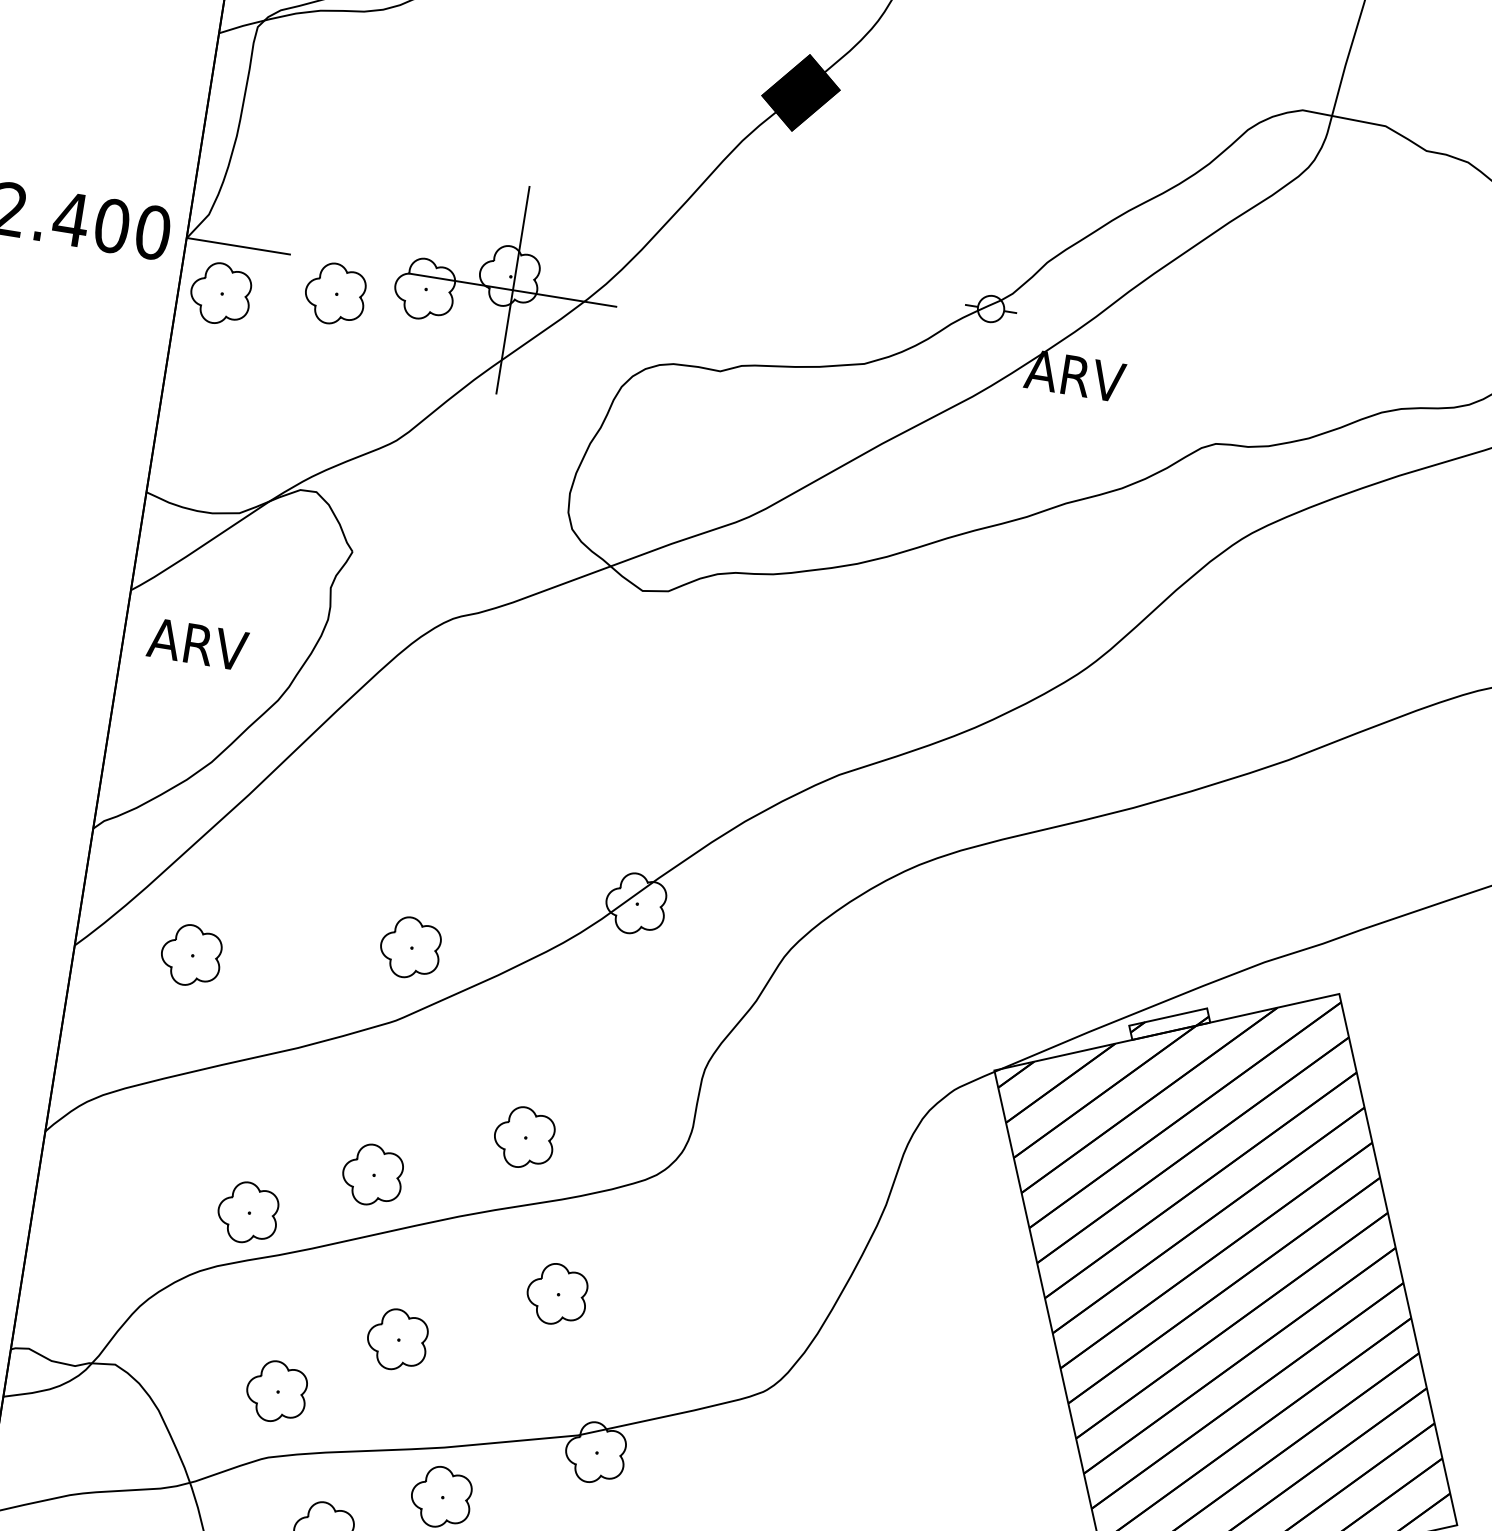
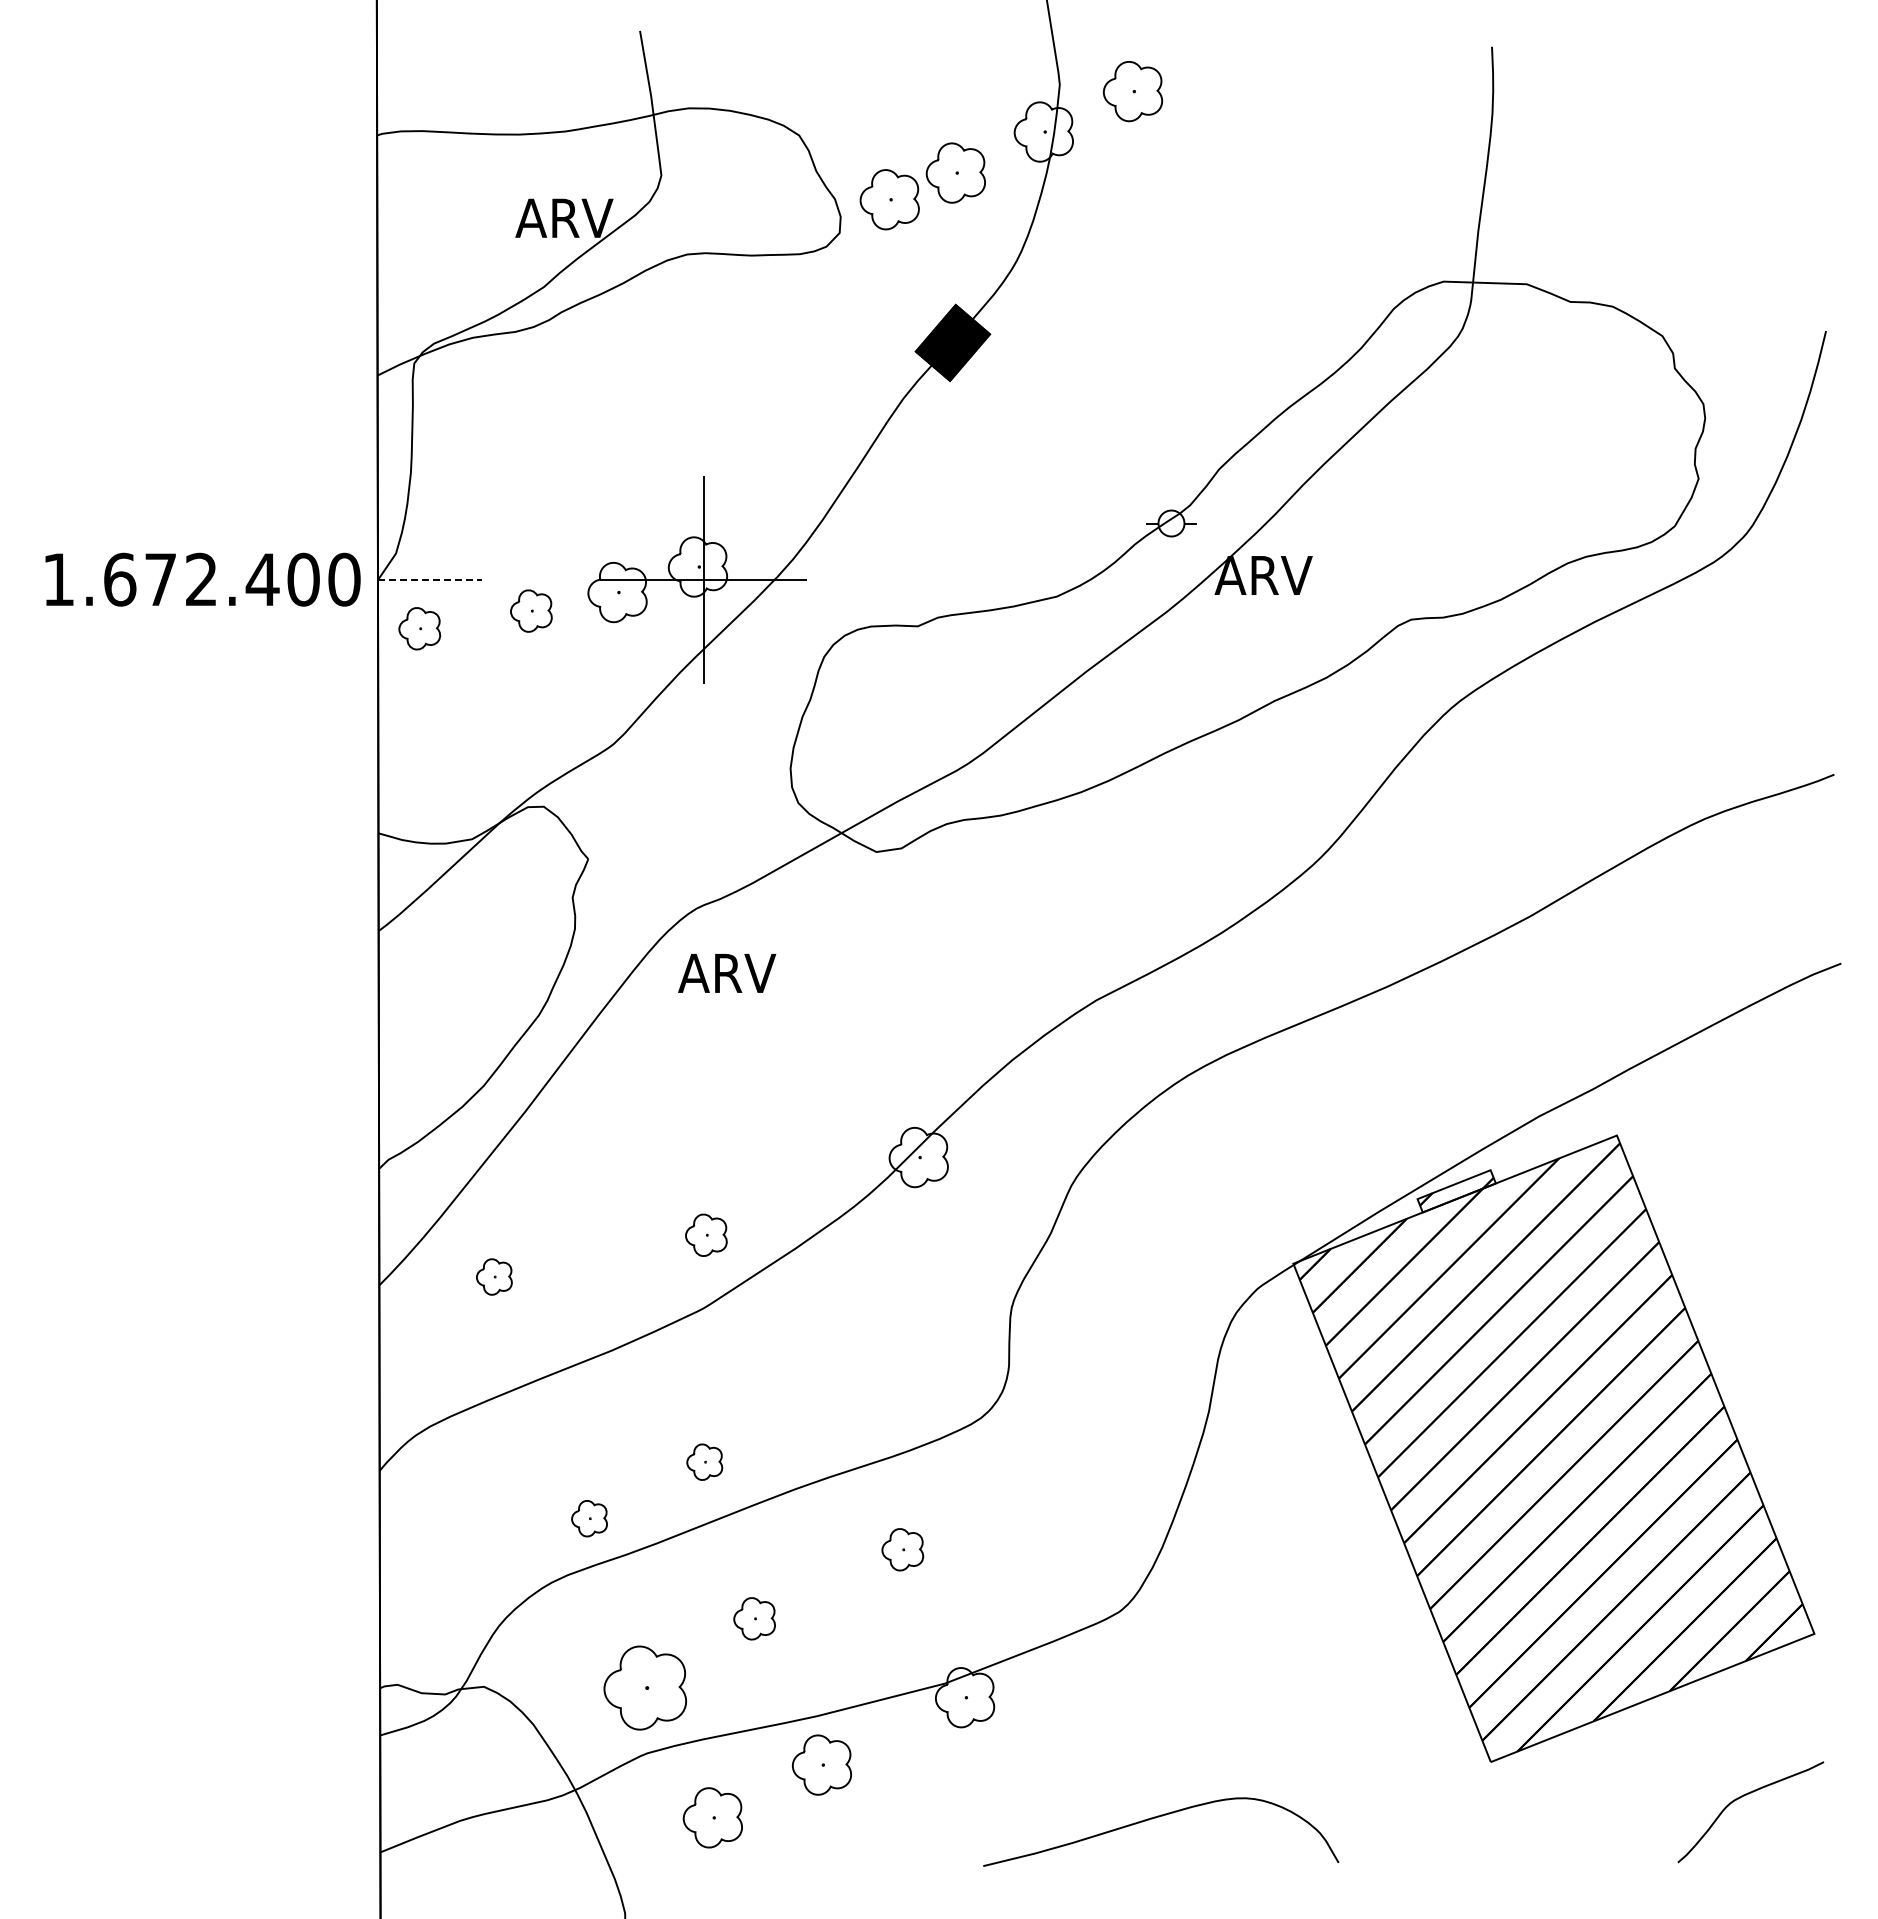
line: (238, 246) -> (429, 579), solid -> dashed
part: (220, 293) -> (419, 628), size x0.7
part: (335, 293) -> (531, 610), size x0.7
text: (198, 644) -> (727, 973), moved
part: (410, 947) -> (706, 1234), size x0.7
part: (191, 955) -> (494, 1276), size x0.6
part: (524, 1136) -> (846, 1401), removed
part: (372, 1174) -> (704, 1461), size x0.6
part: (247, 1212) -> (589, 1518), size x0.6
part: (556, 1294) -> (902, 1549), size x0.7
part: (397, 1339) -> (754, 1618), size x0.7
part: (276, 1391) -> (645, 1687), size x1.4

